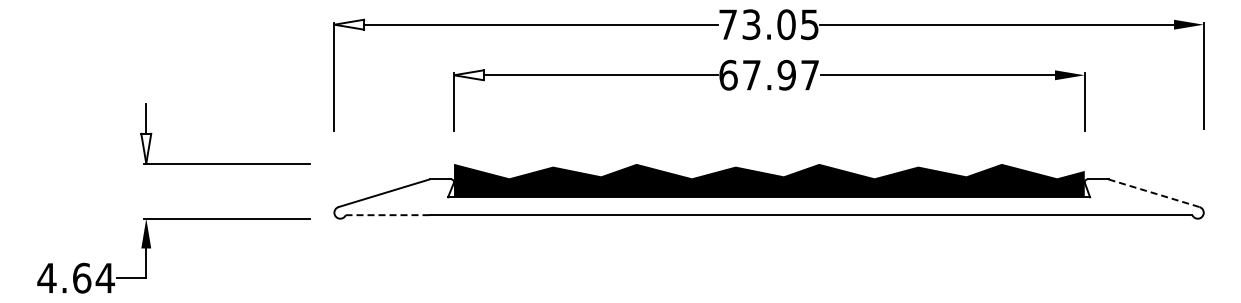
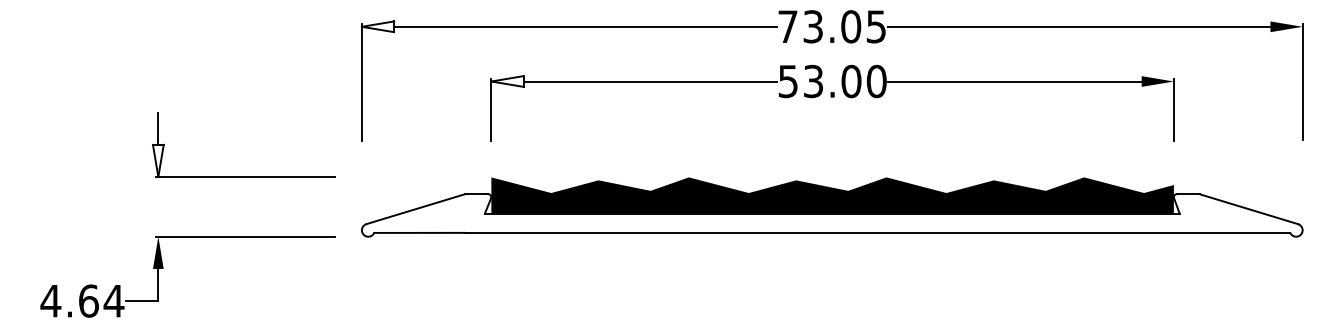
text: (769, 74) -> (832, 80), 67.97 -> 53.00
line: (1154, 193) -> (1249, 209), dashed -> solid
line: (387, 215) -> (419, 233), dashed -> solid

